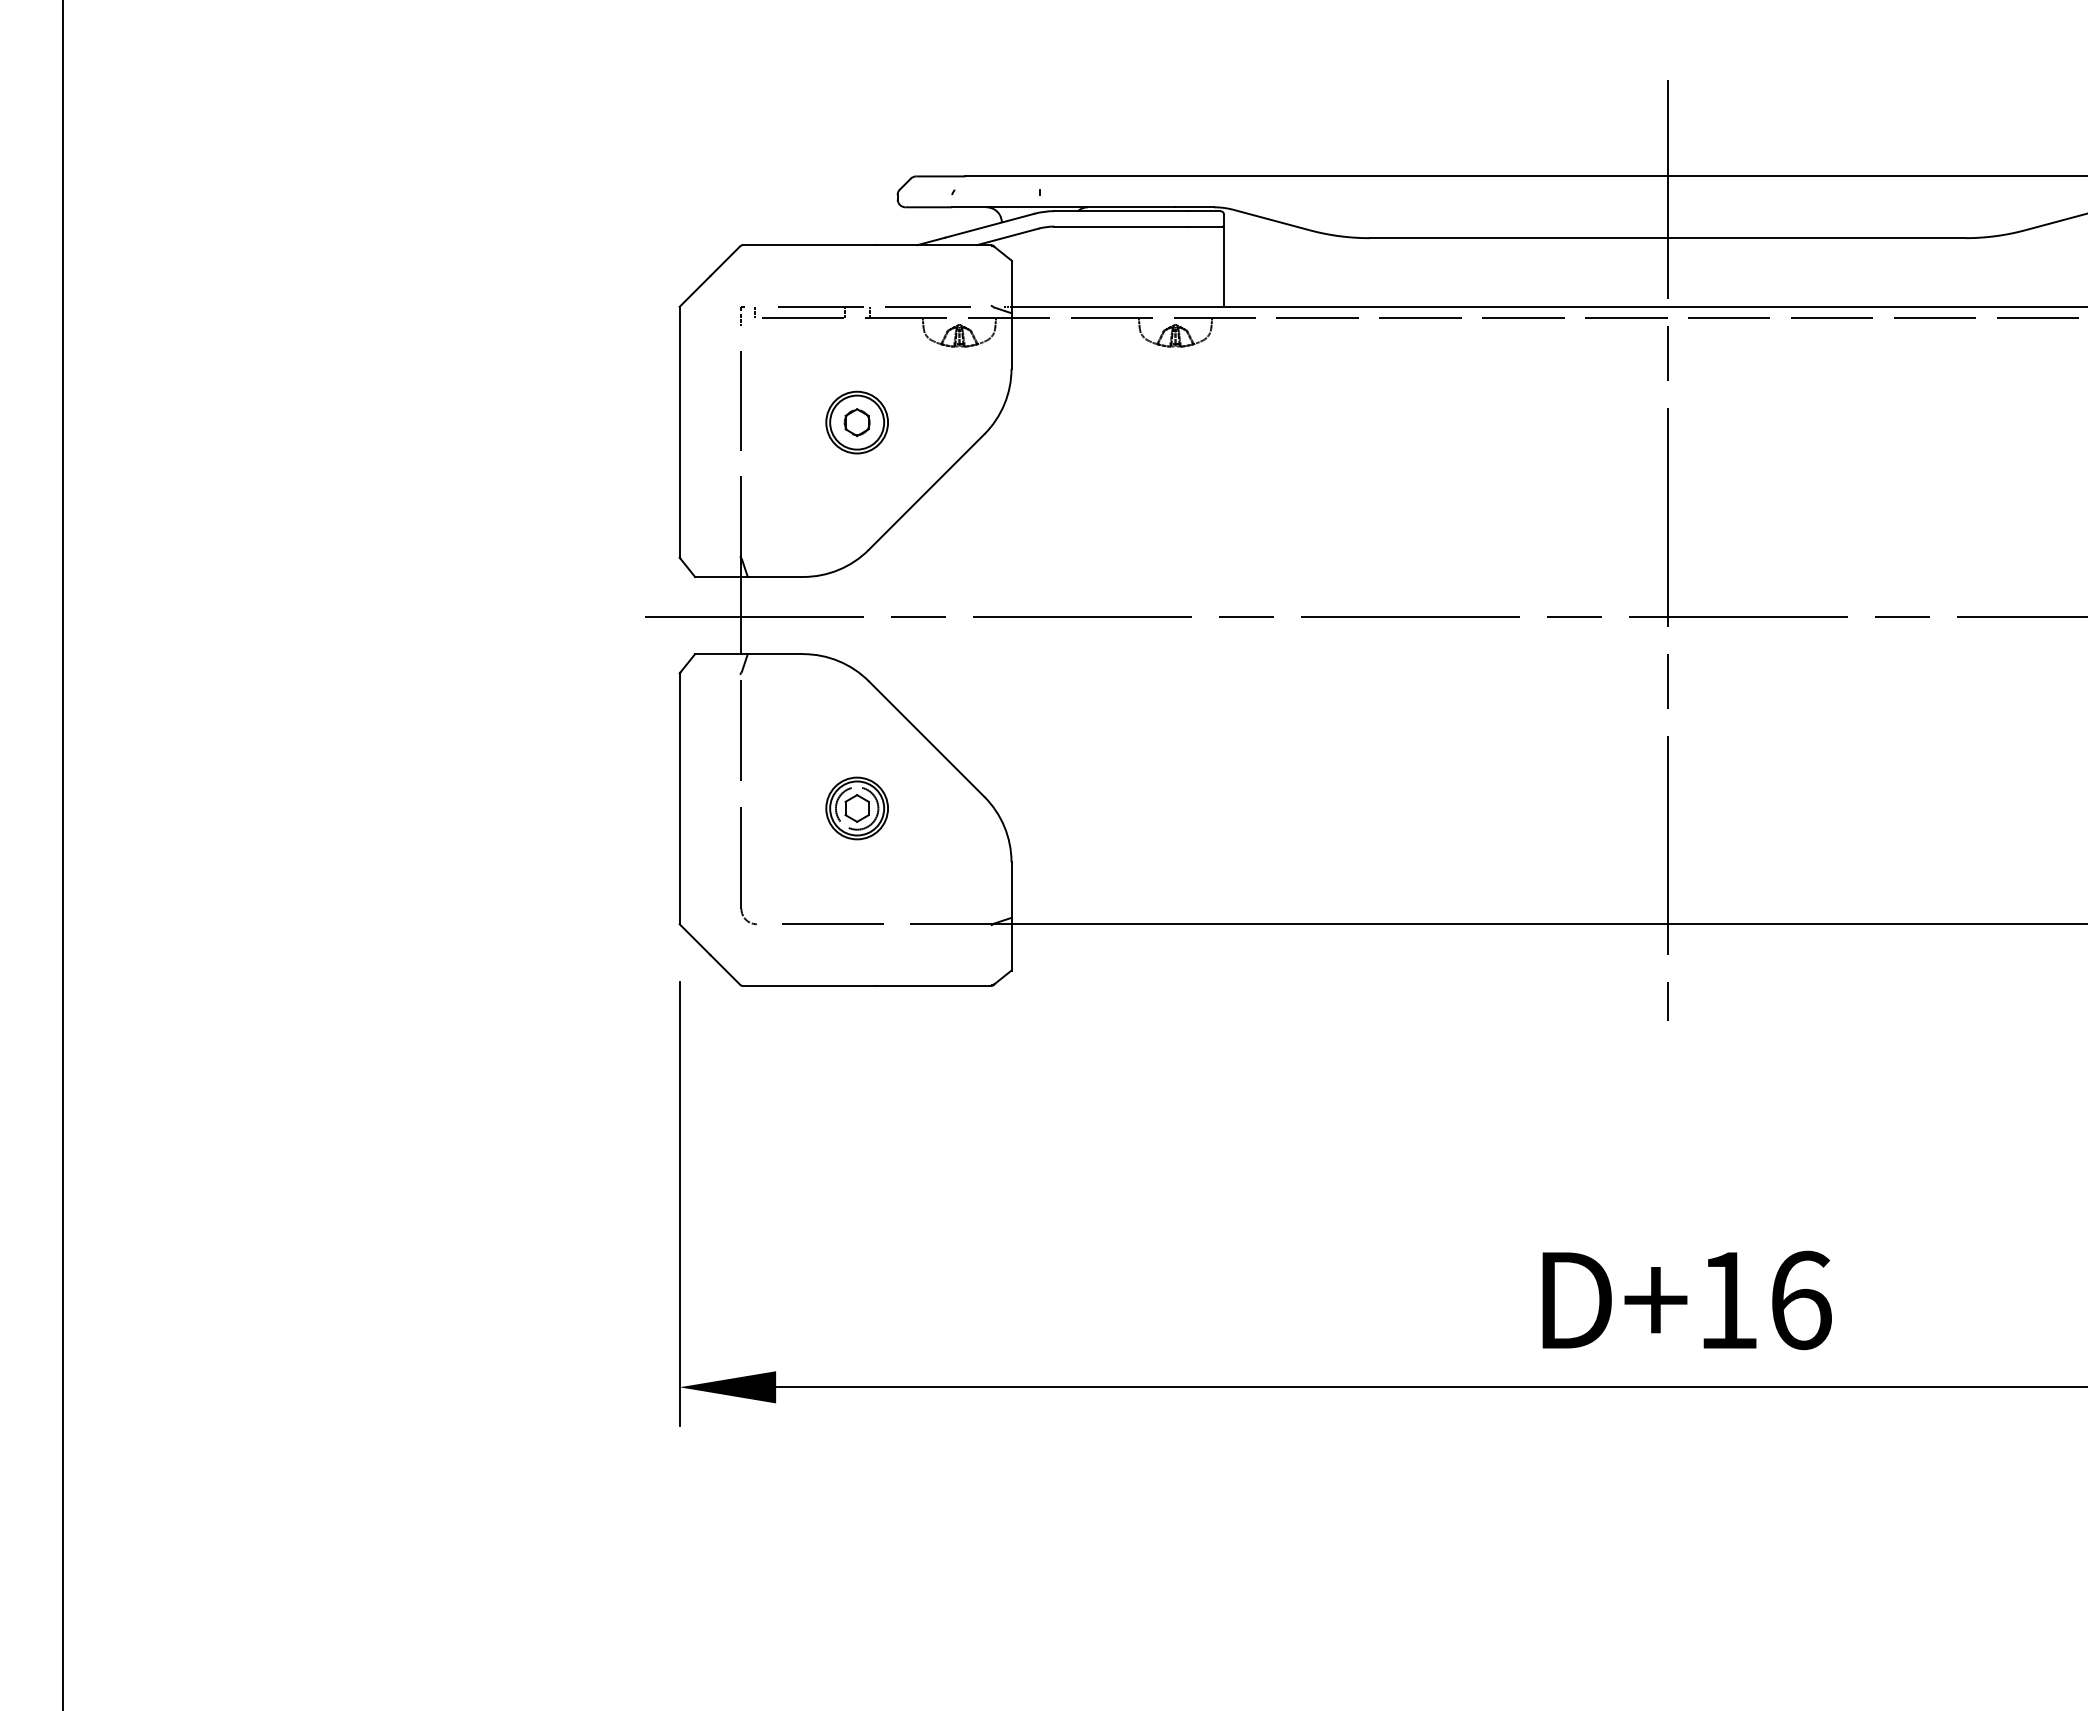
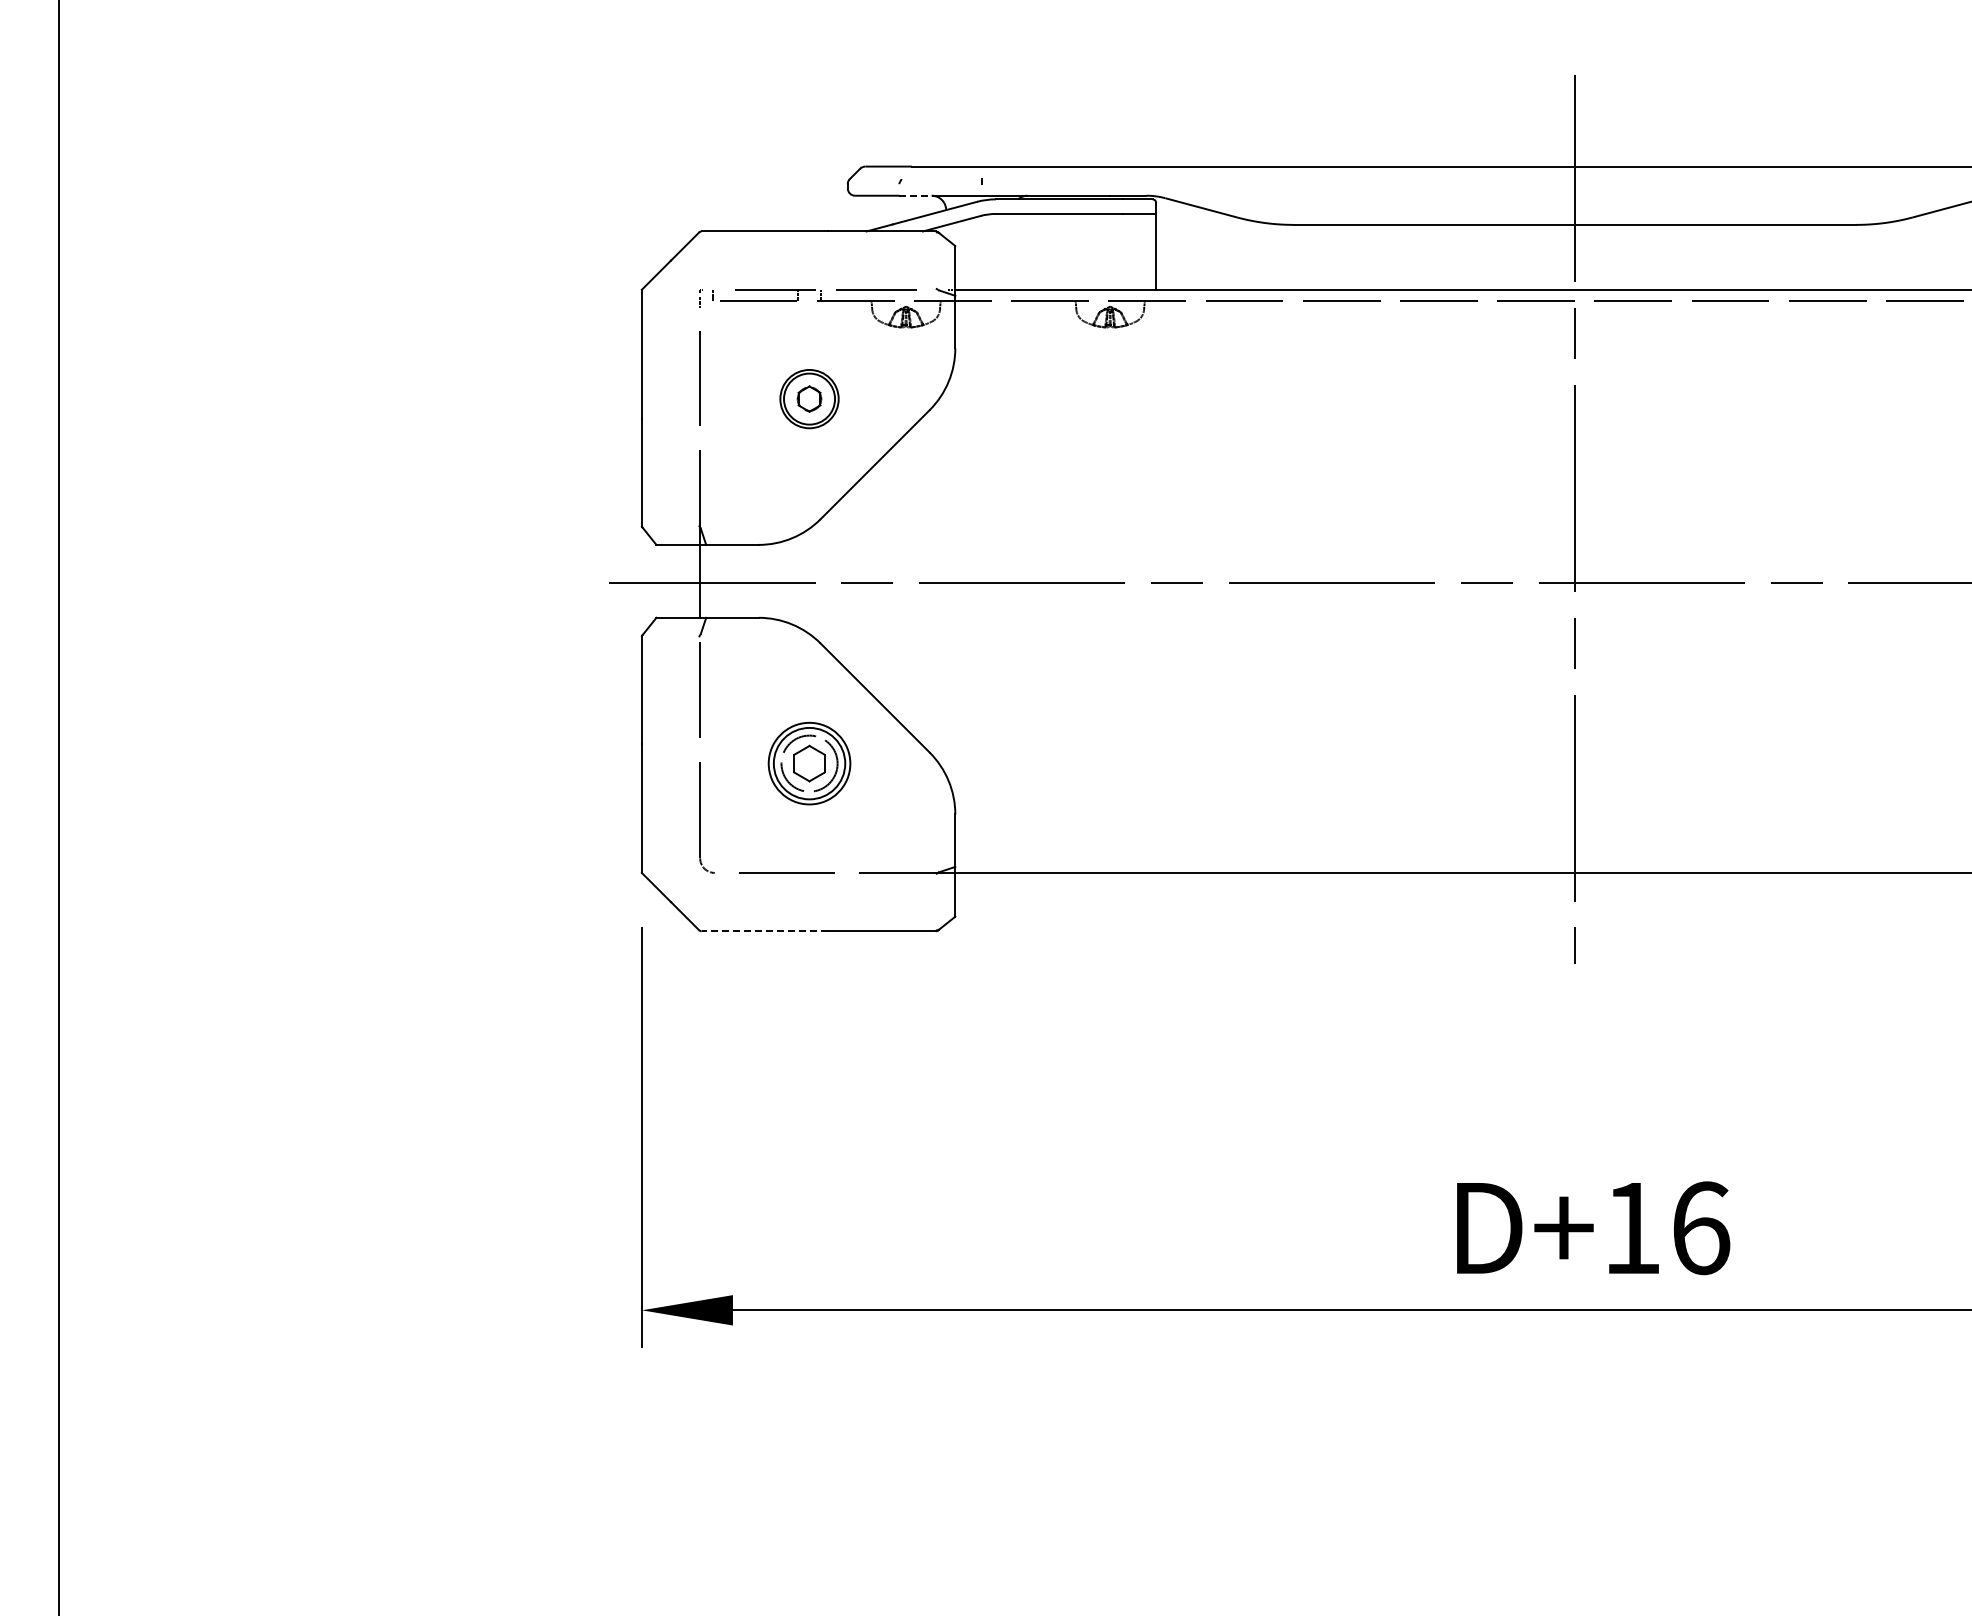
line: (971, 207) -> (917, 195), solid -> dashed
part: (857, 808) -> (809, 763), size x1.4
line: (809, 986) -> (764, 931), solid -> dashed

